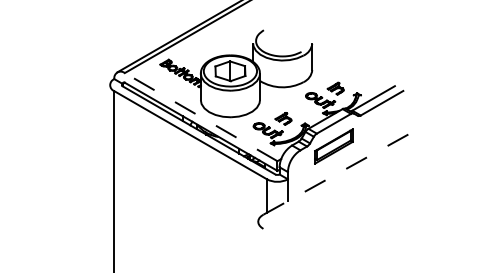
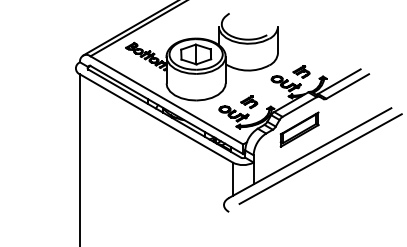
line: (200, 116) -> (166, 99), dashed -> solid
line: (344, 169) -> (310, 152), dashed -> solid
line: (354, 175) -> (320, 158), added

